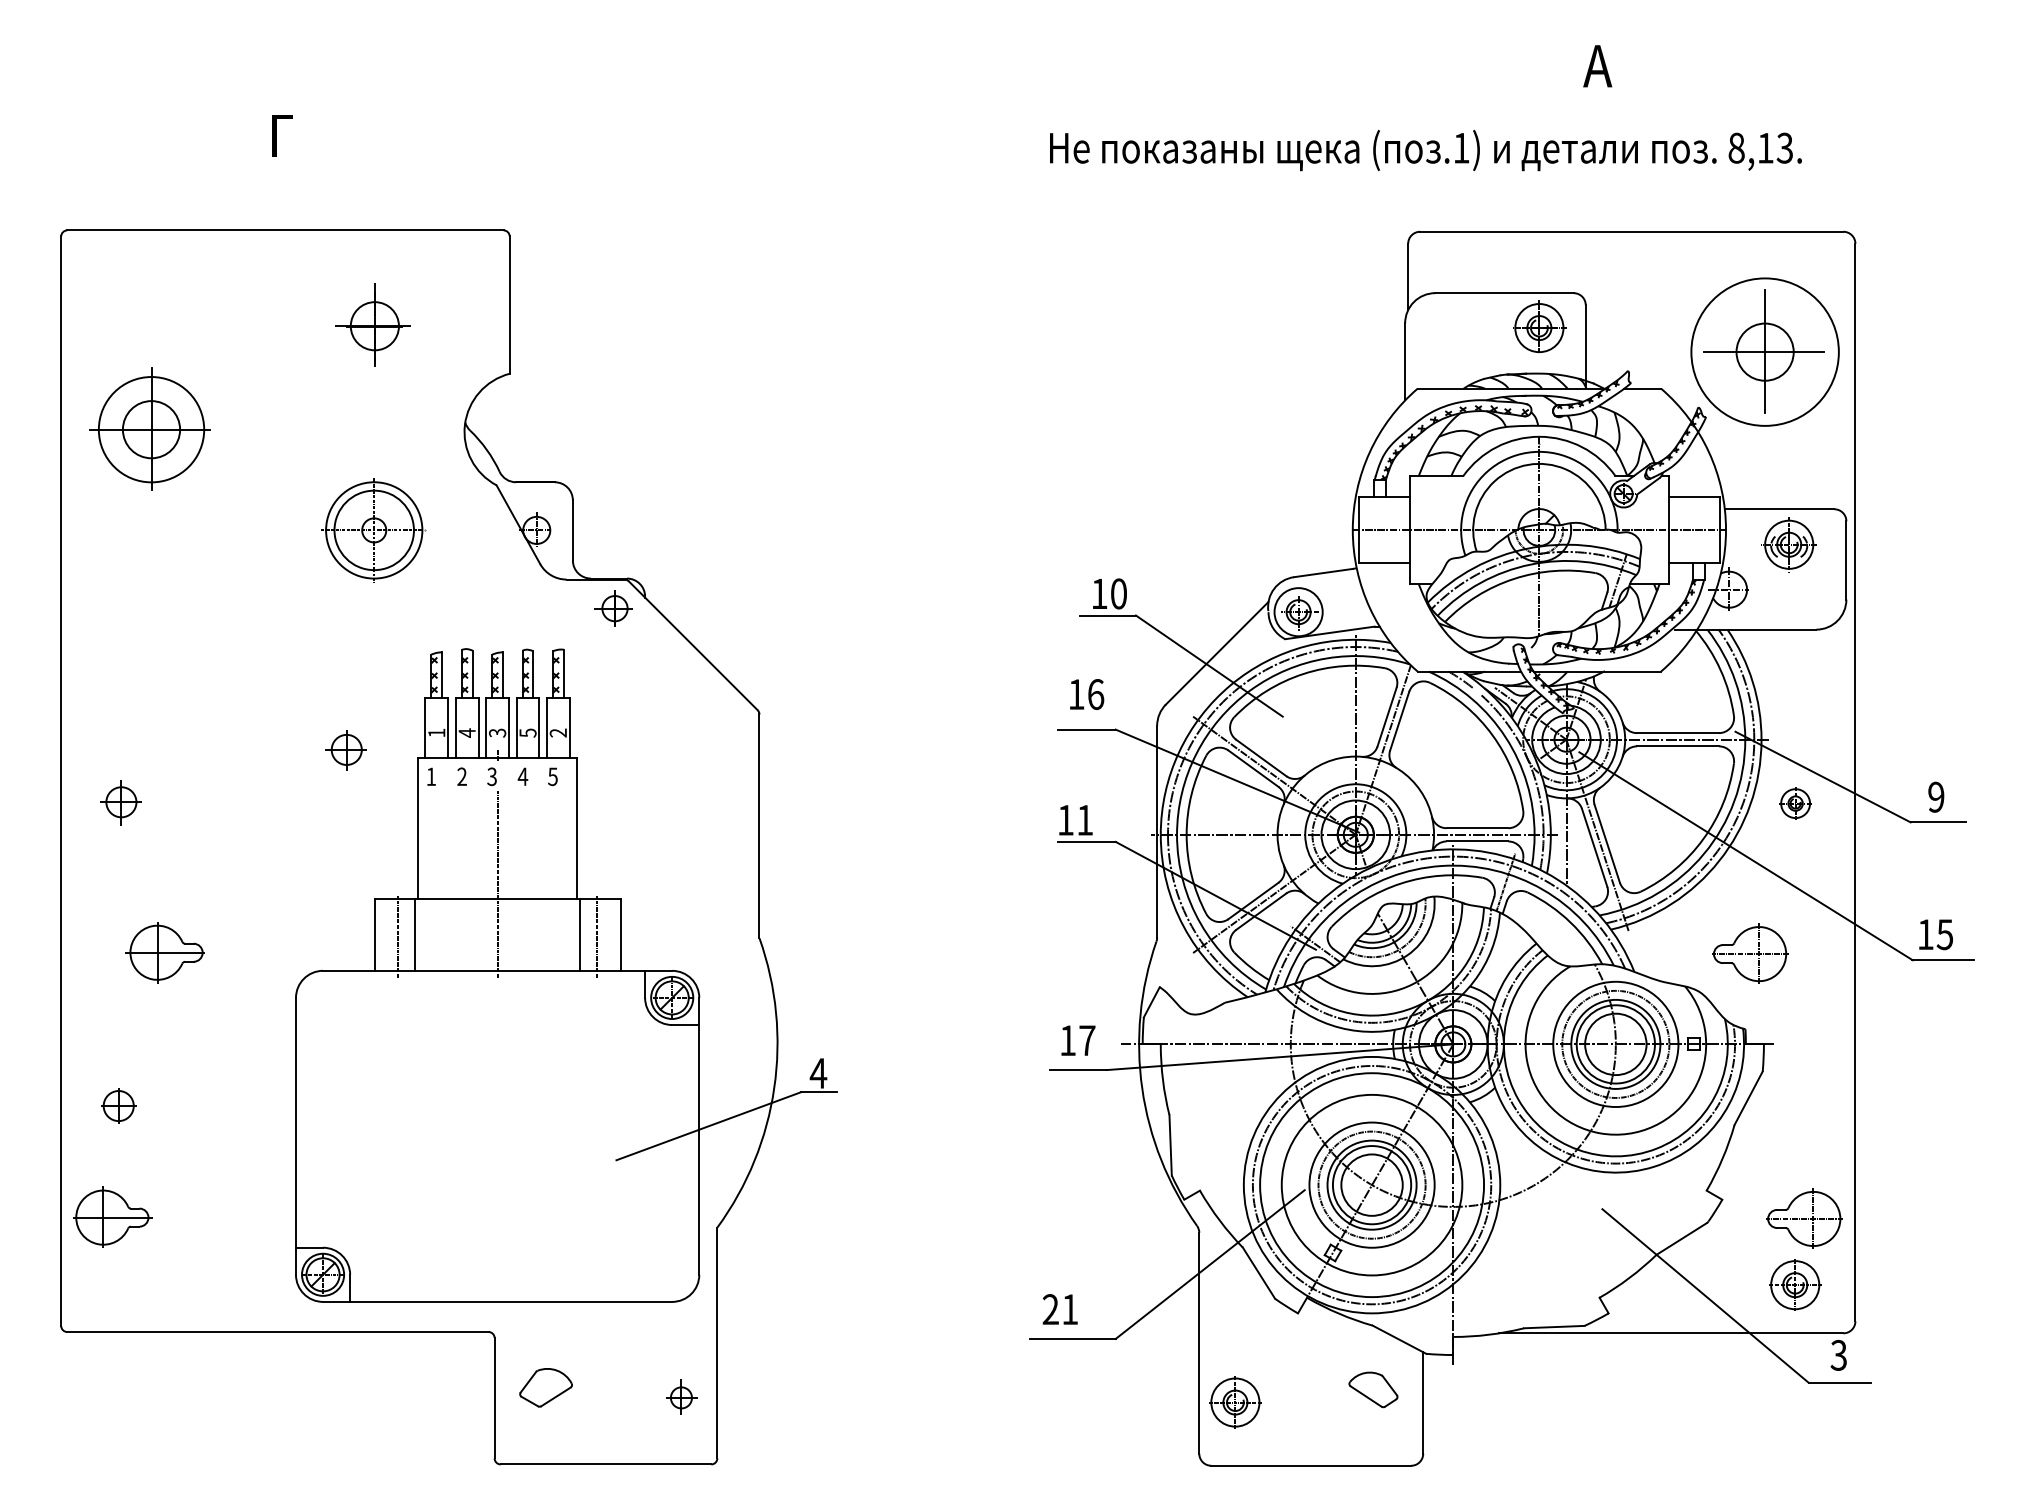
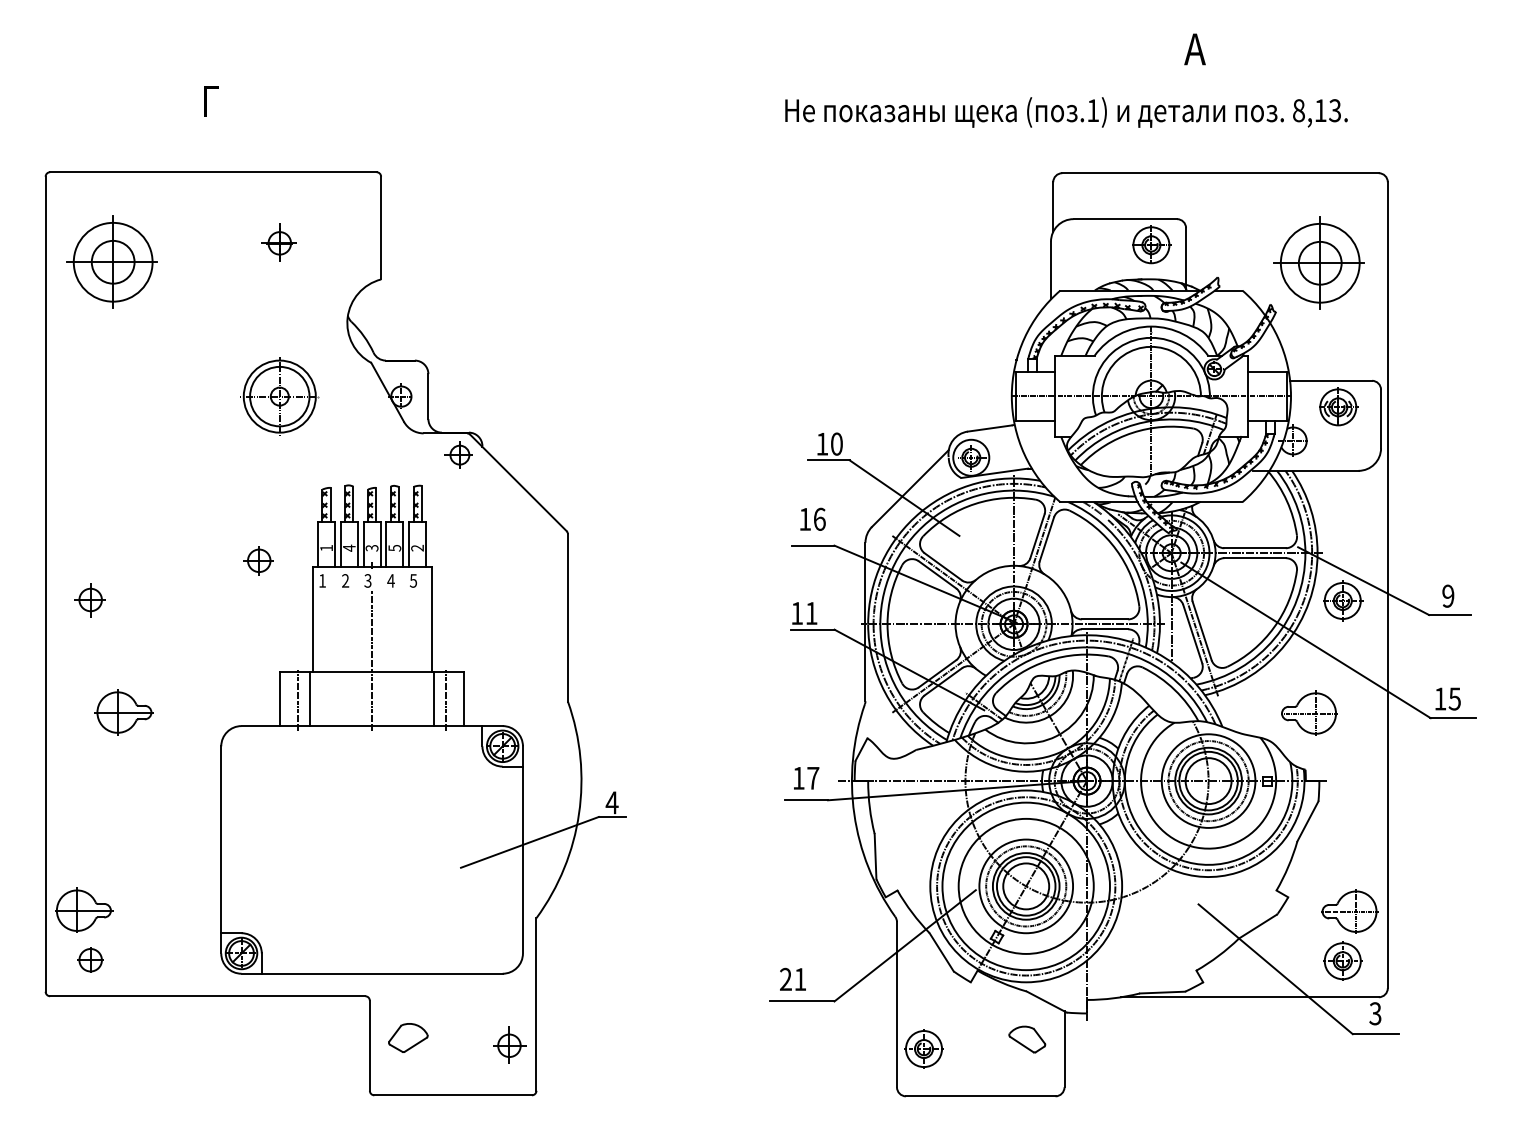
part: (372, 324) -> (278, 242), size x0.62
circle: (1764, 351) -> (1319, 262), size x0.71
part: (149, 428) -> (111, 261), moved
part: (1796, 802) -> (1343, 600), size x1.67
part: (118, 1105) -> (90, 959), moved
part: (681, 1396) -> (509, 1044), size x1.43

